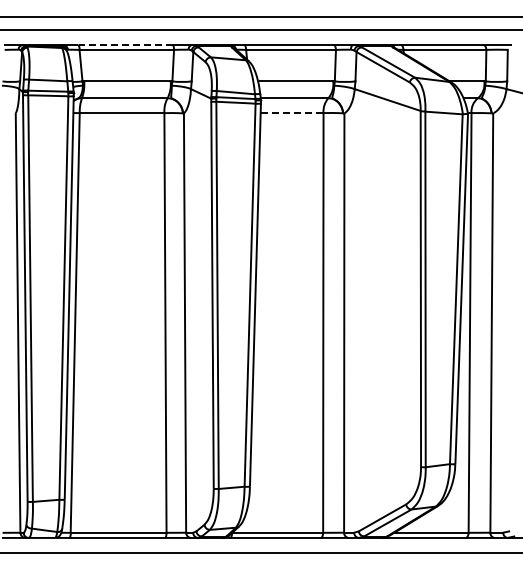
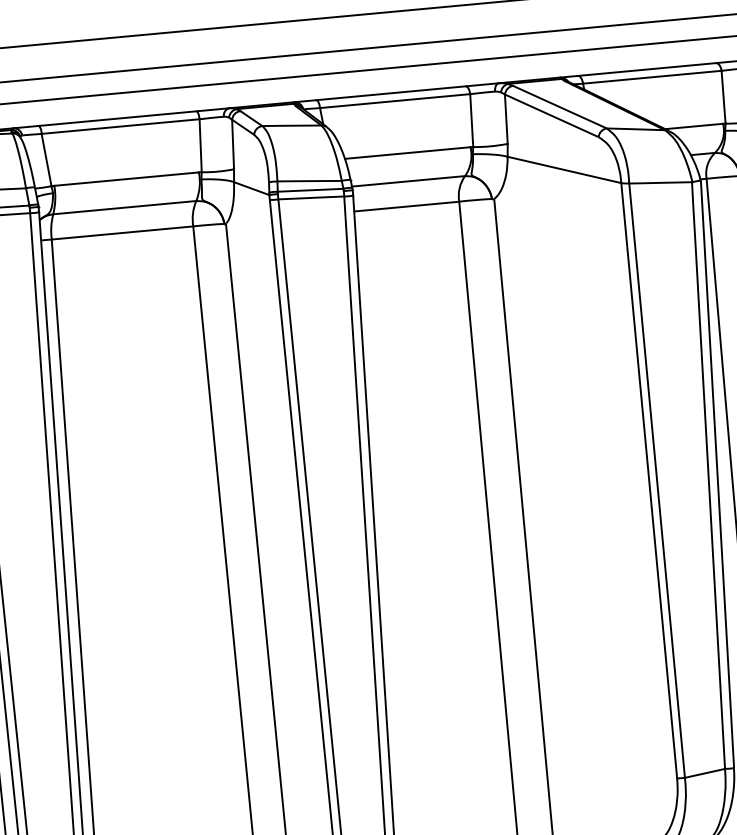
line: (125, 45) -> (117, 119), dashed -> solid
line: (292, 113) -> (407, 207), dashed -> solid

